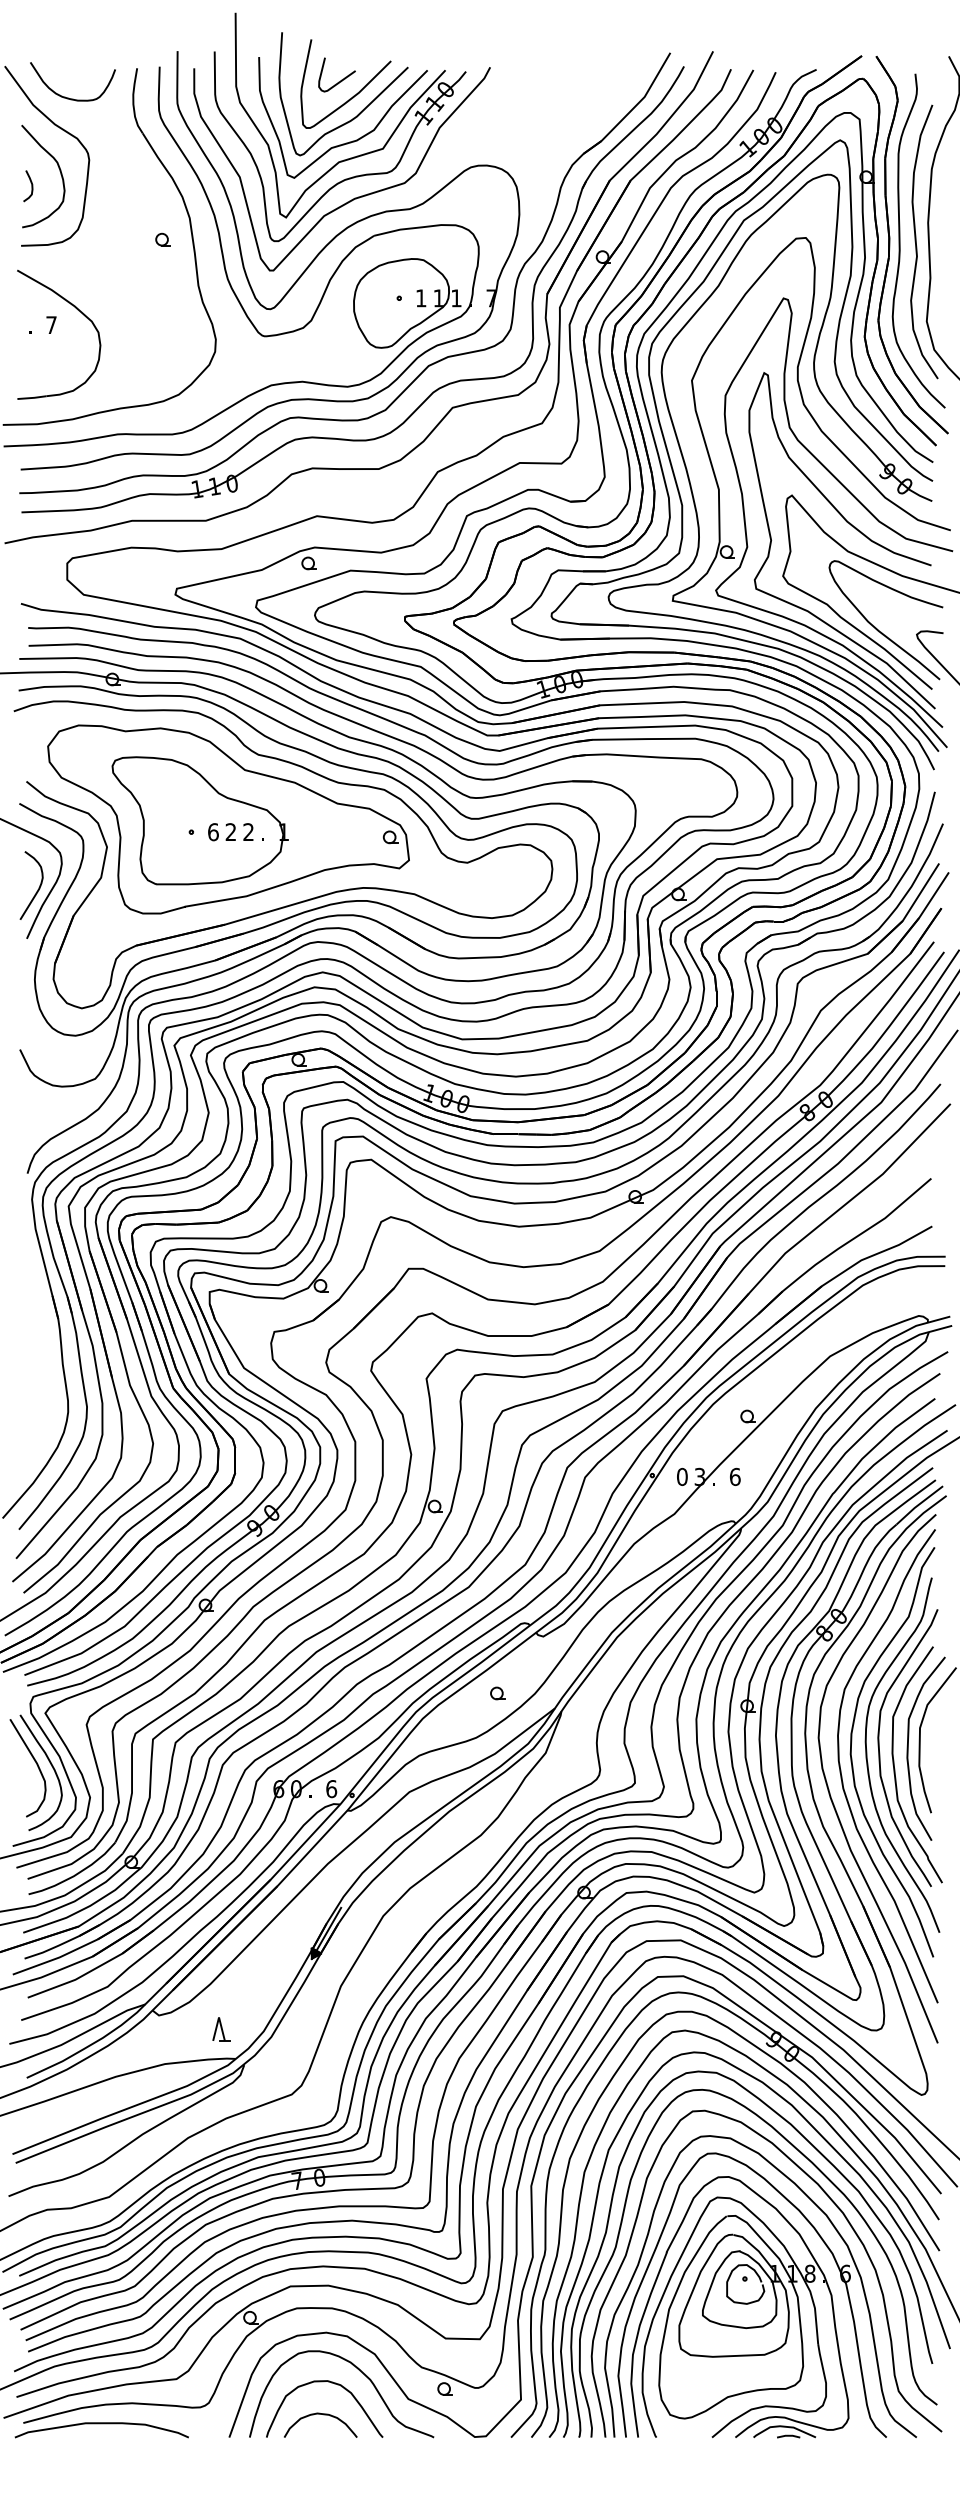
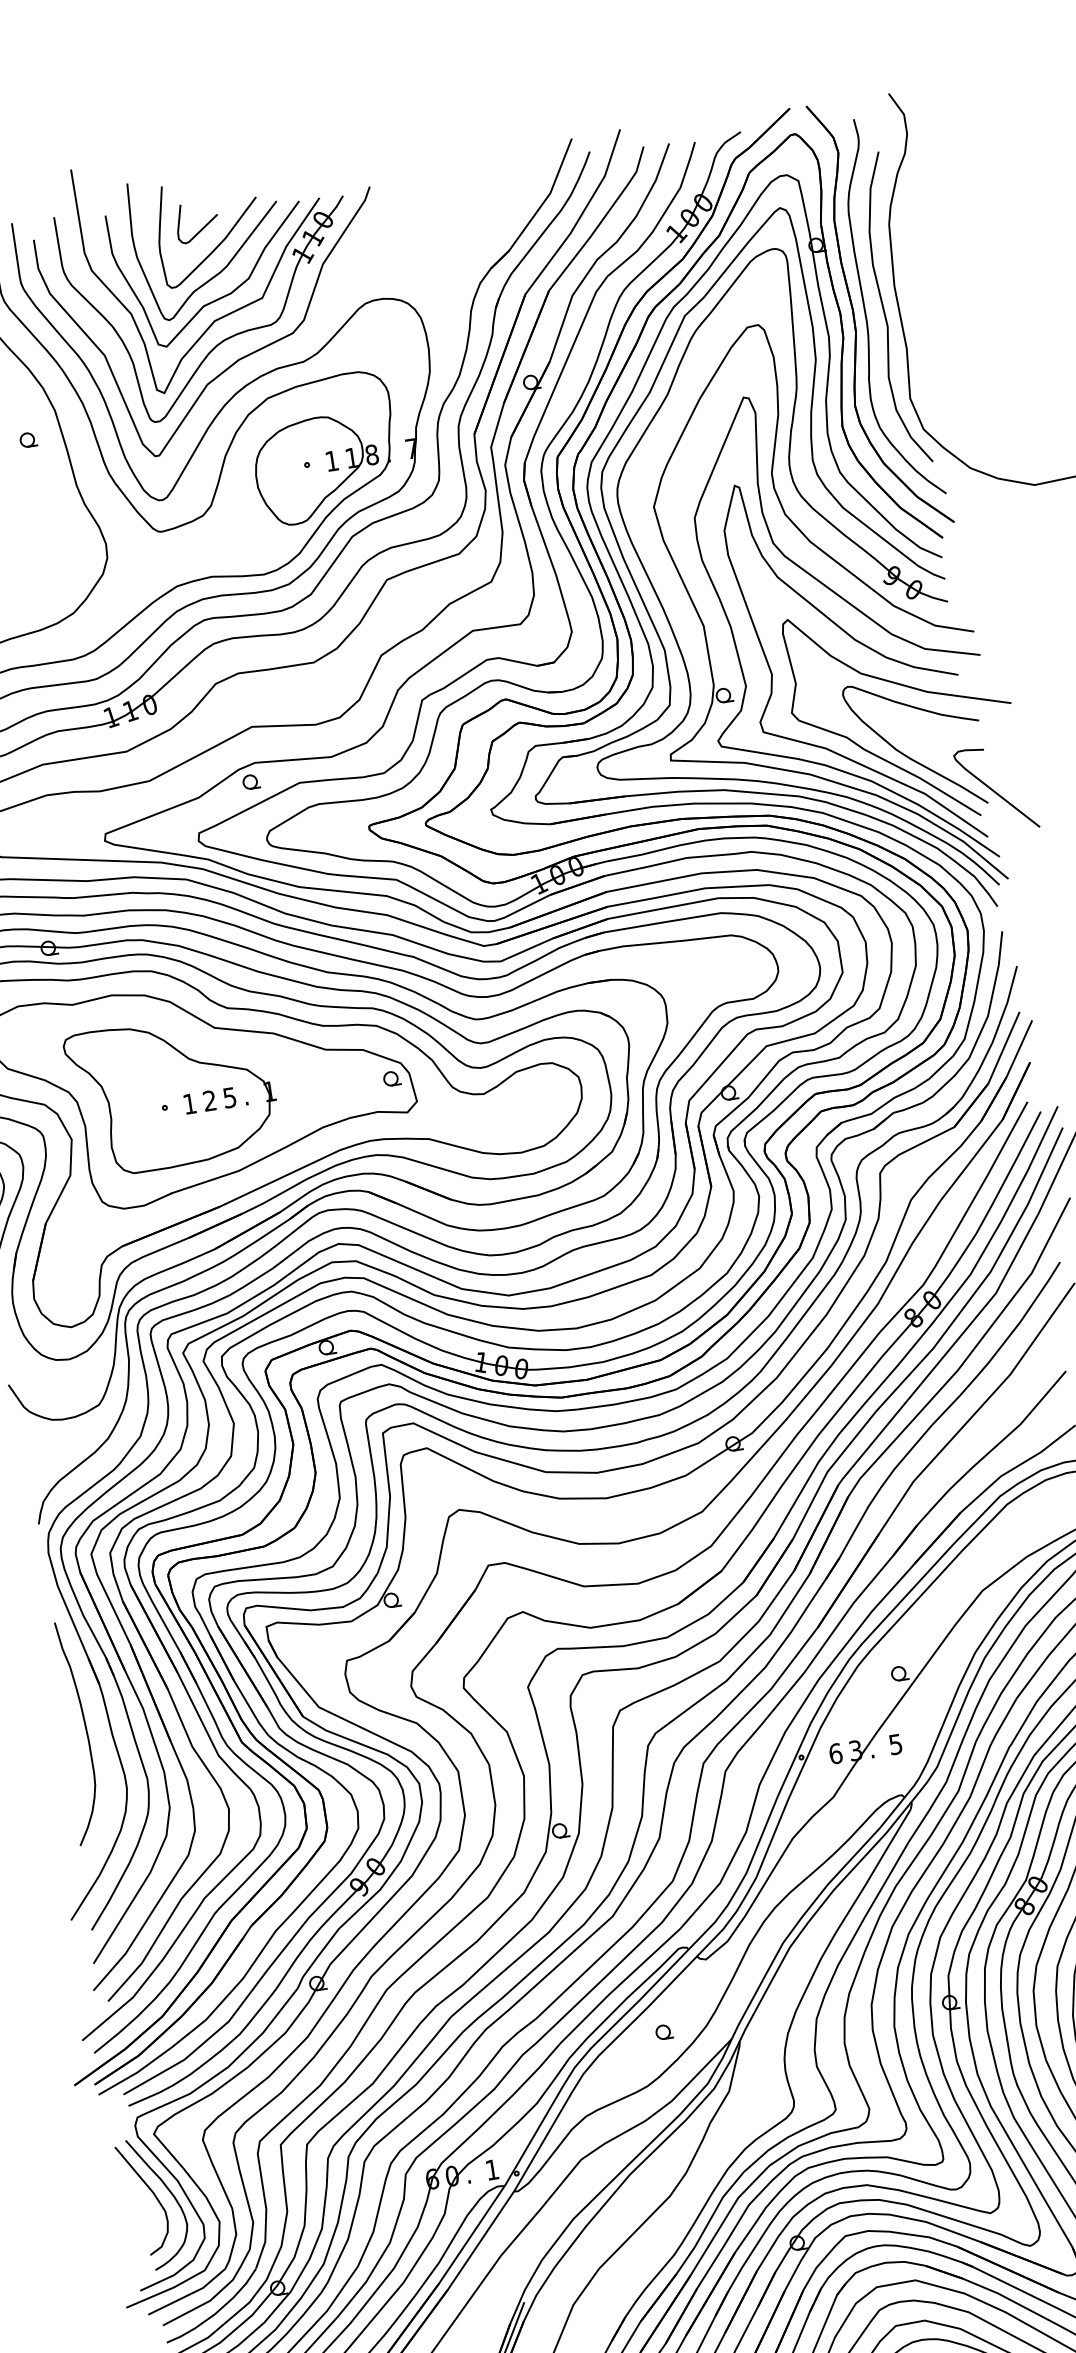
text: (456, 298) -> (372, 455), 1 -> 8
text: (213, 832) -> (190, 1104), 6 -> 1
text: (248, 832) -> (229, 1098), 2 -> 5
curve: (40, 1357) -> (85, 1730), added
text: (682, 1476) -> (835, 1753), 0 -> 6
text: (735, 1476) -> (896, 1743), 6 -> 5
text: (331, 1789) -> (492, 2170), 6 -> 1

